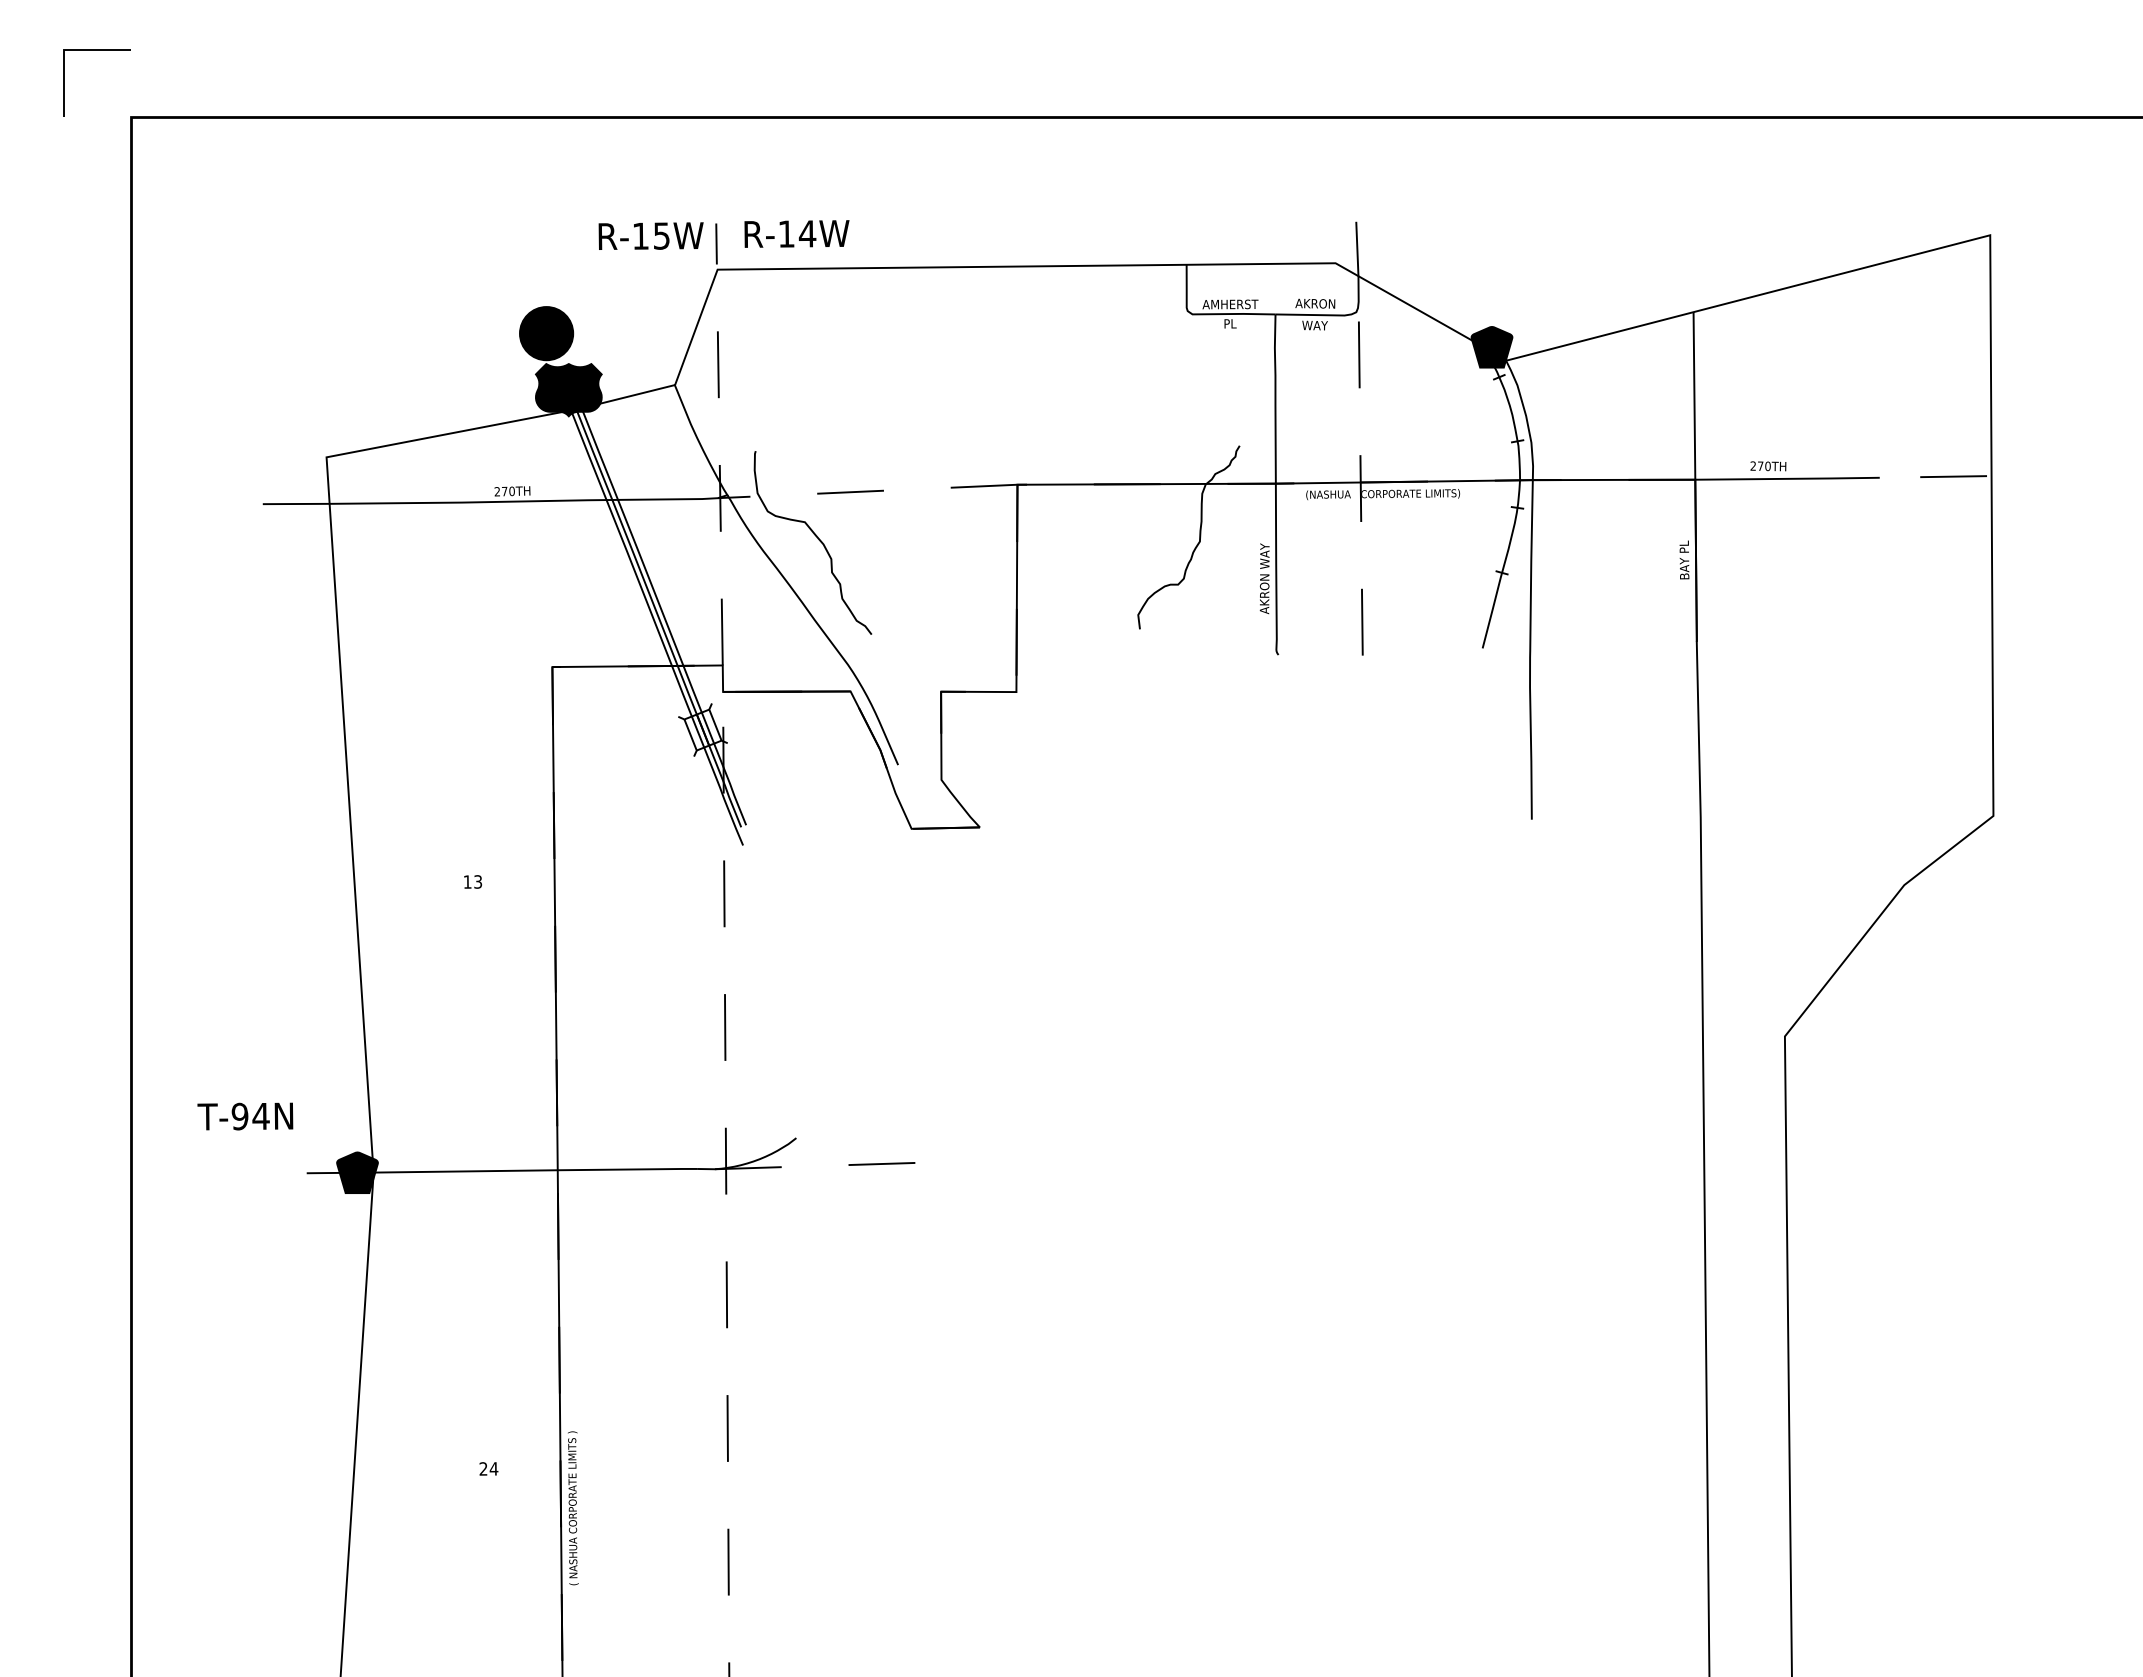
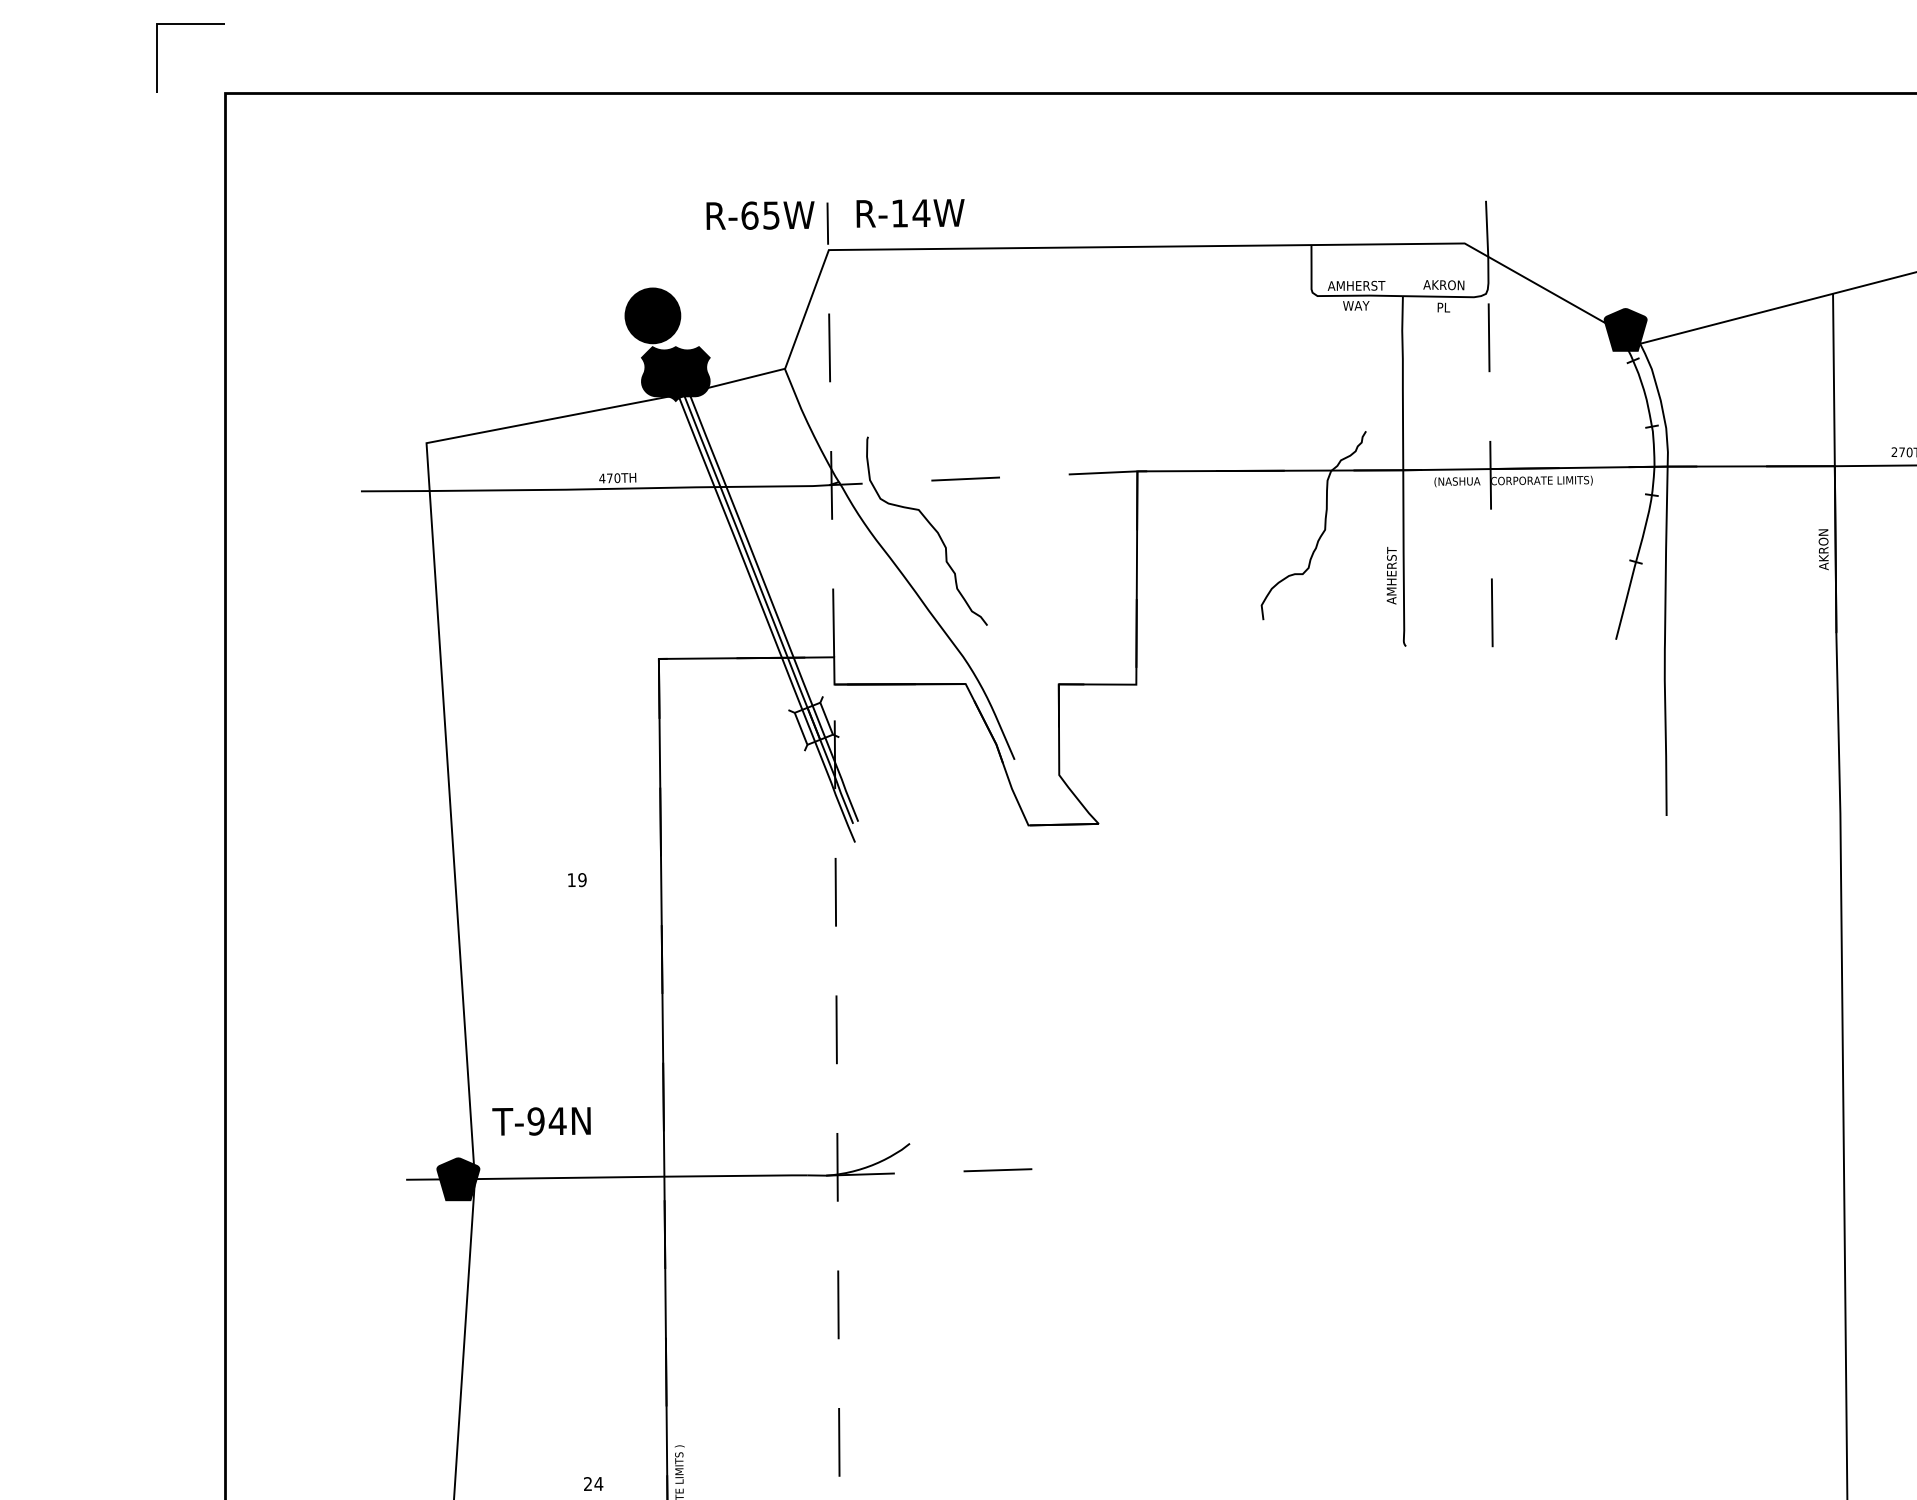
text: (640, 236) -> (749, 215), R-15W -> R-65W
text: (1229, 323) -> (1355, 305), PL -> WAY
text: (1314, 325) -> (1443, 307), WAY -> PL
text: (497, 491) -> (602, 478), 270TH -> 470TH
text: (1684, 560) -> (1823, 549), BAY PL -> AKRON
text: (1264, 573) -> (1391, 562), AKRON WAY -> AMHERST
text: (478, 881) -> (582, 879), 13 -> 19
text: (245, 1116) -> (541, 1121), moved

